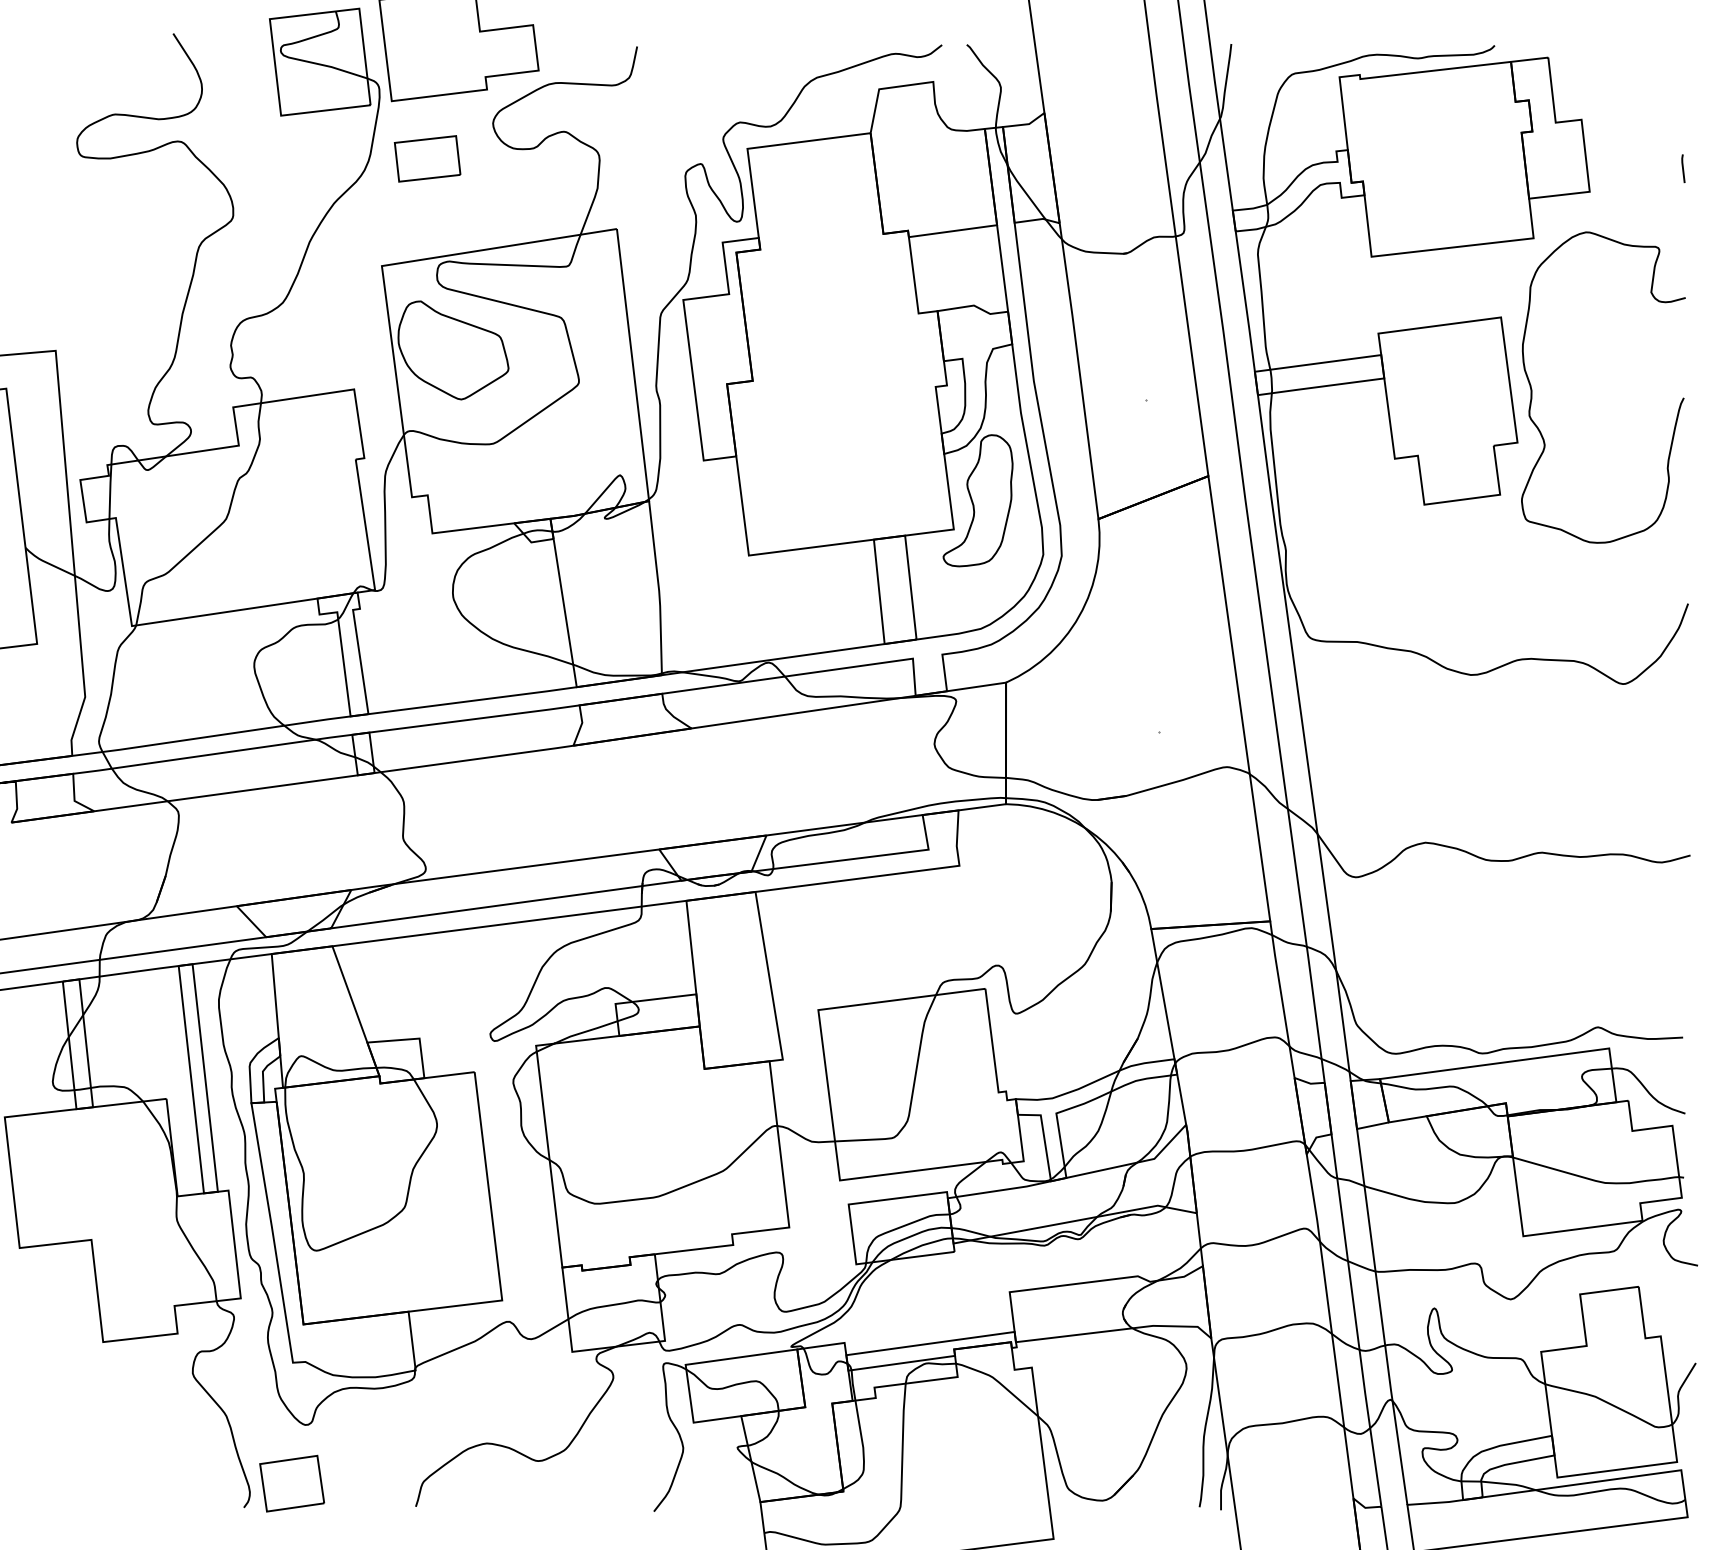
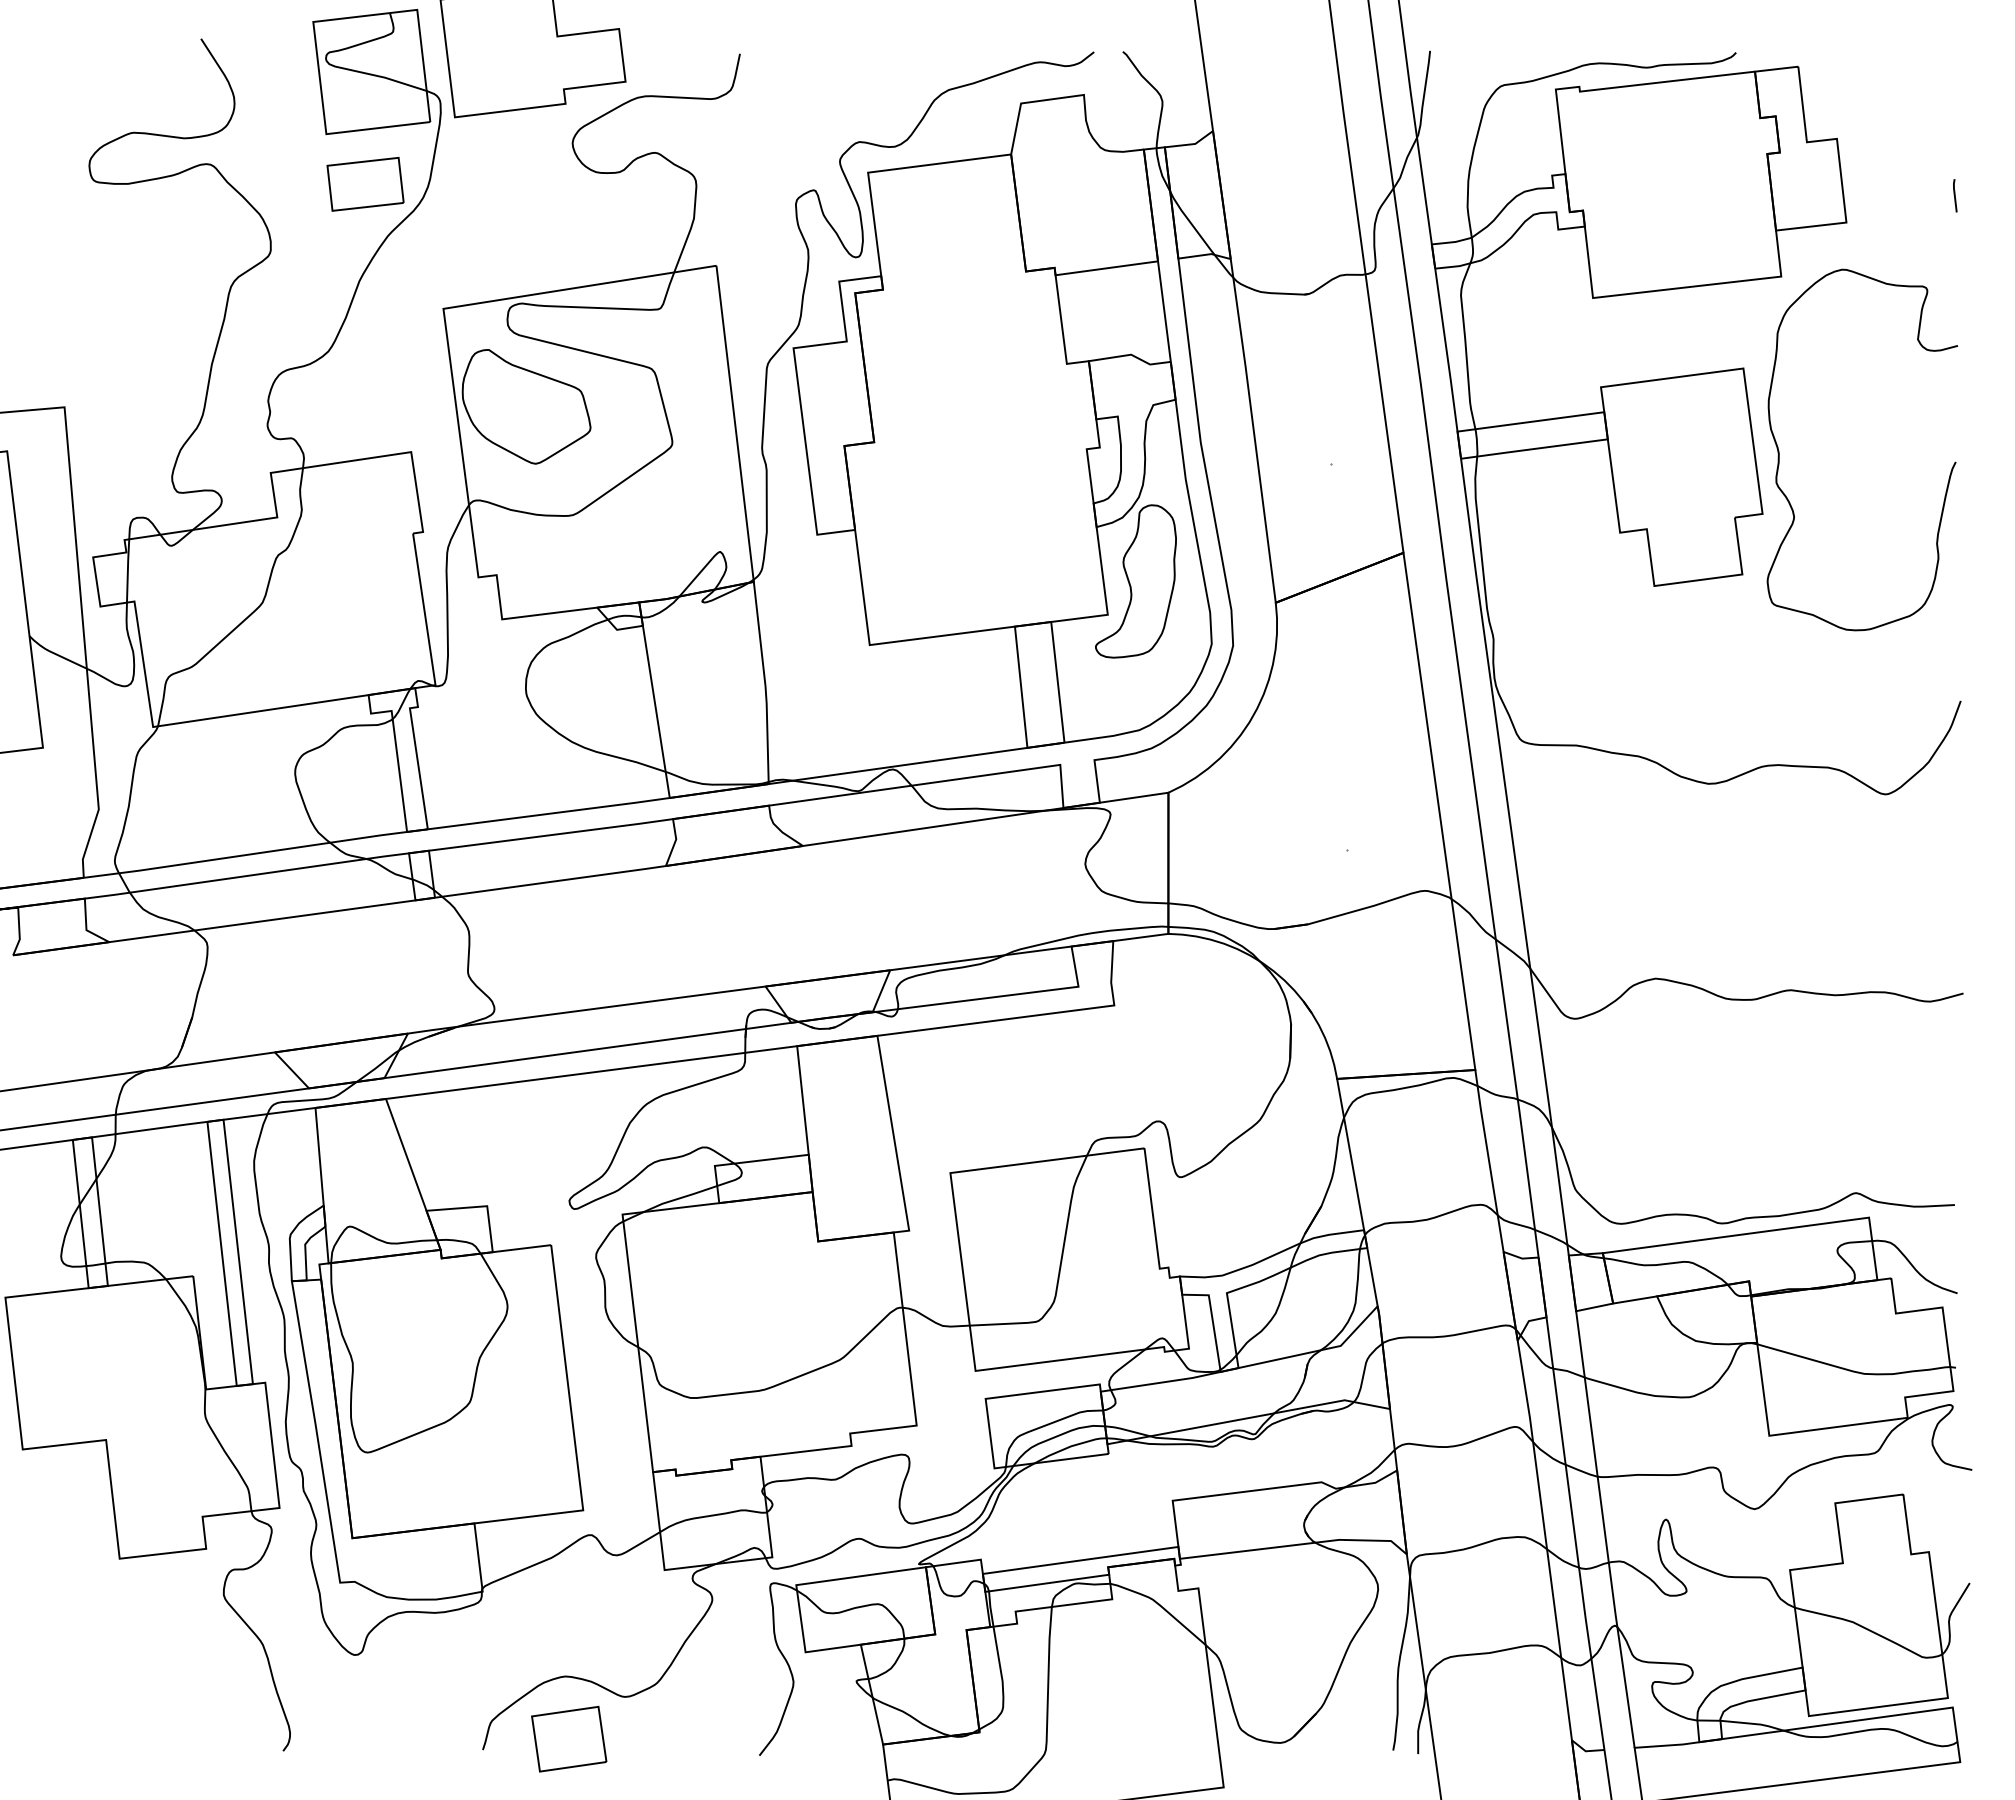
part: (427, 159) -> (365, 184), moved
part: (292, 1483) -> (569, 1738), moved

